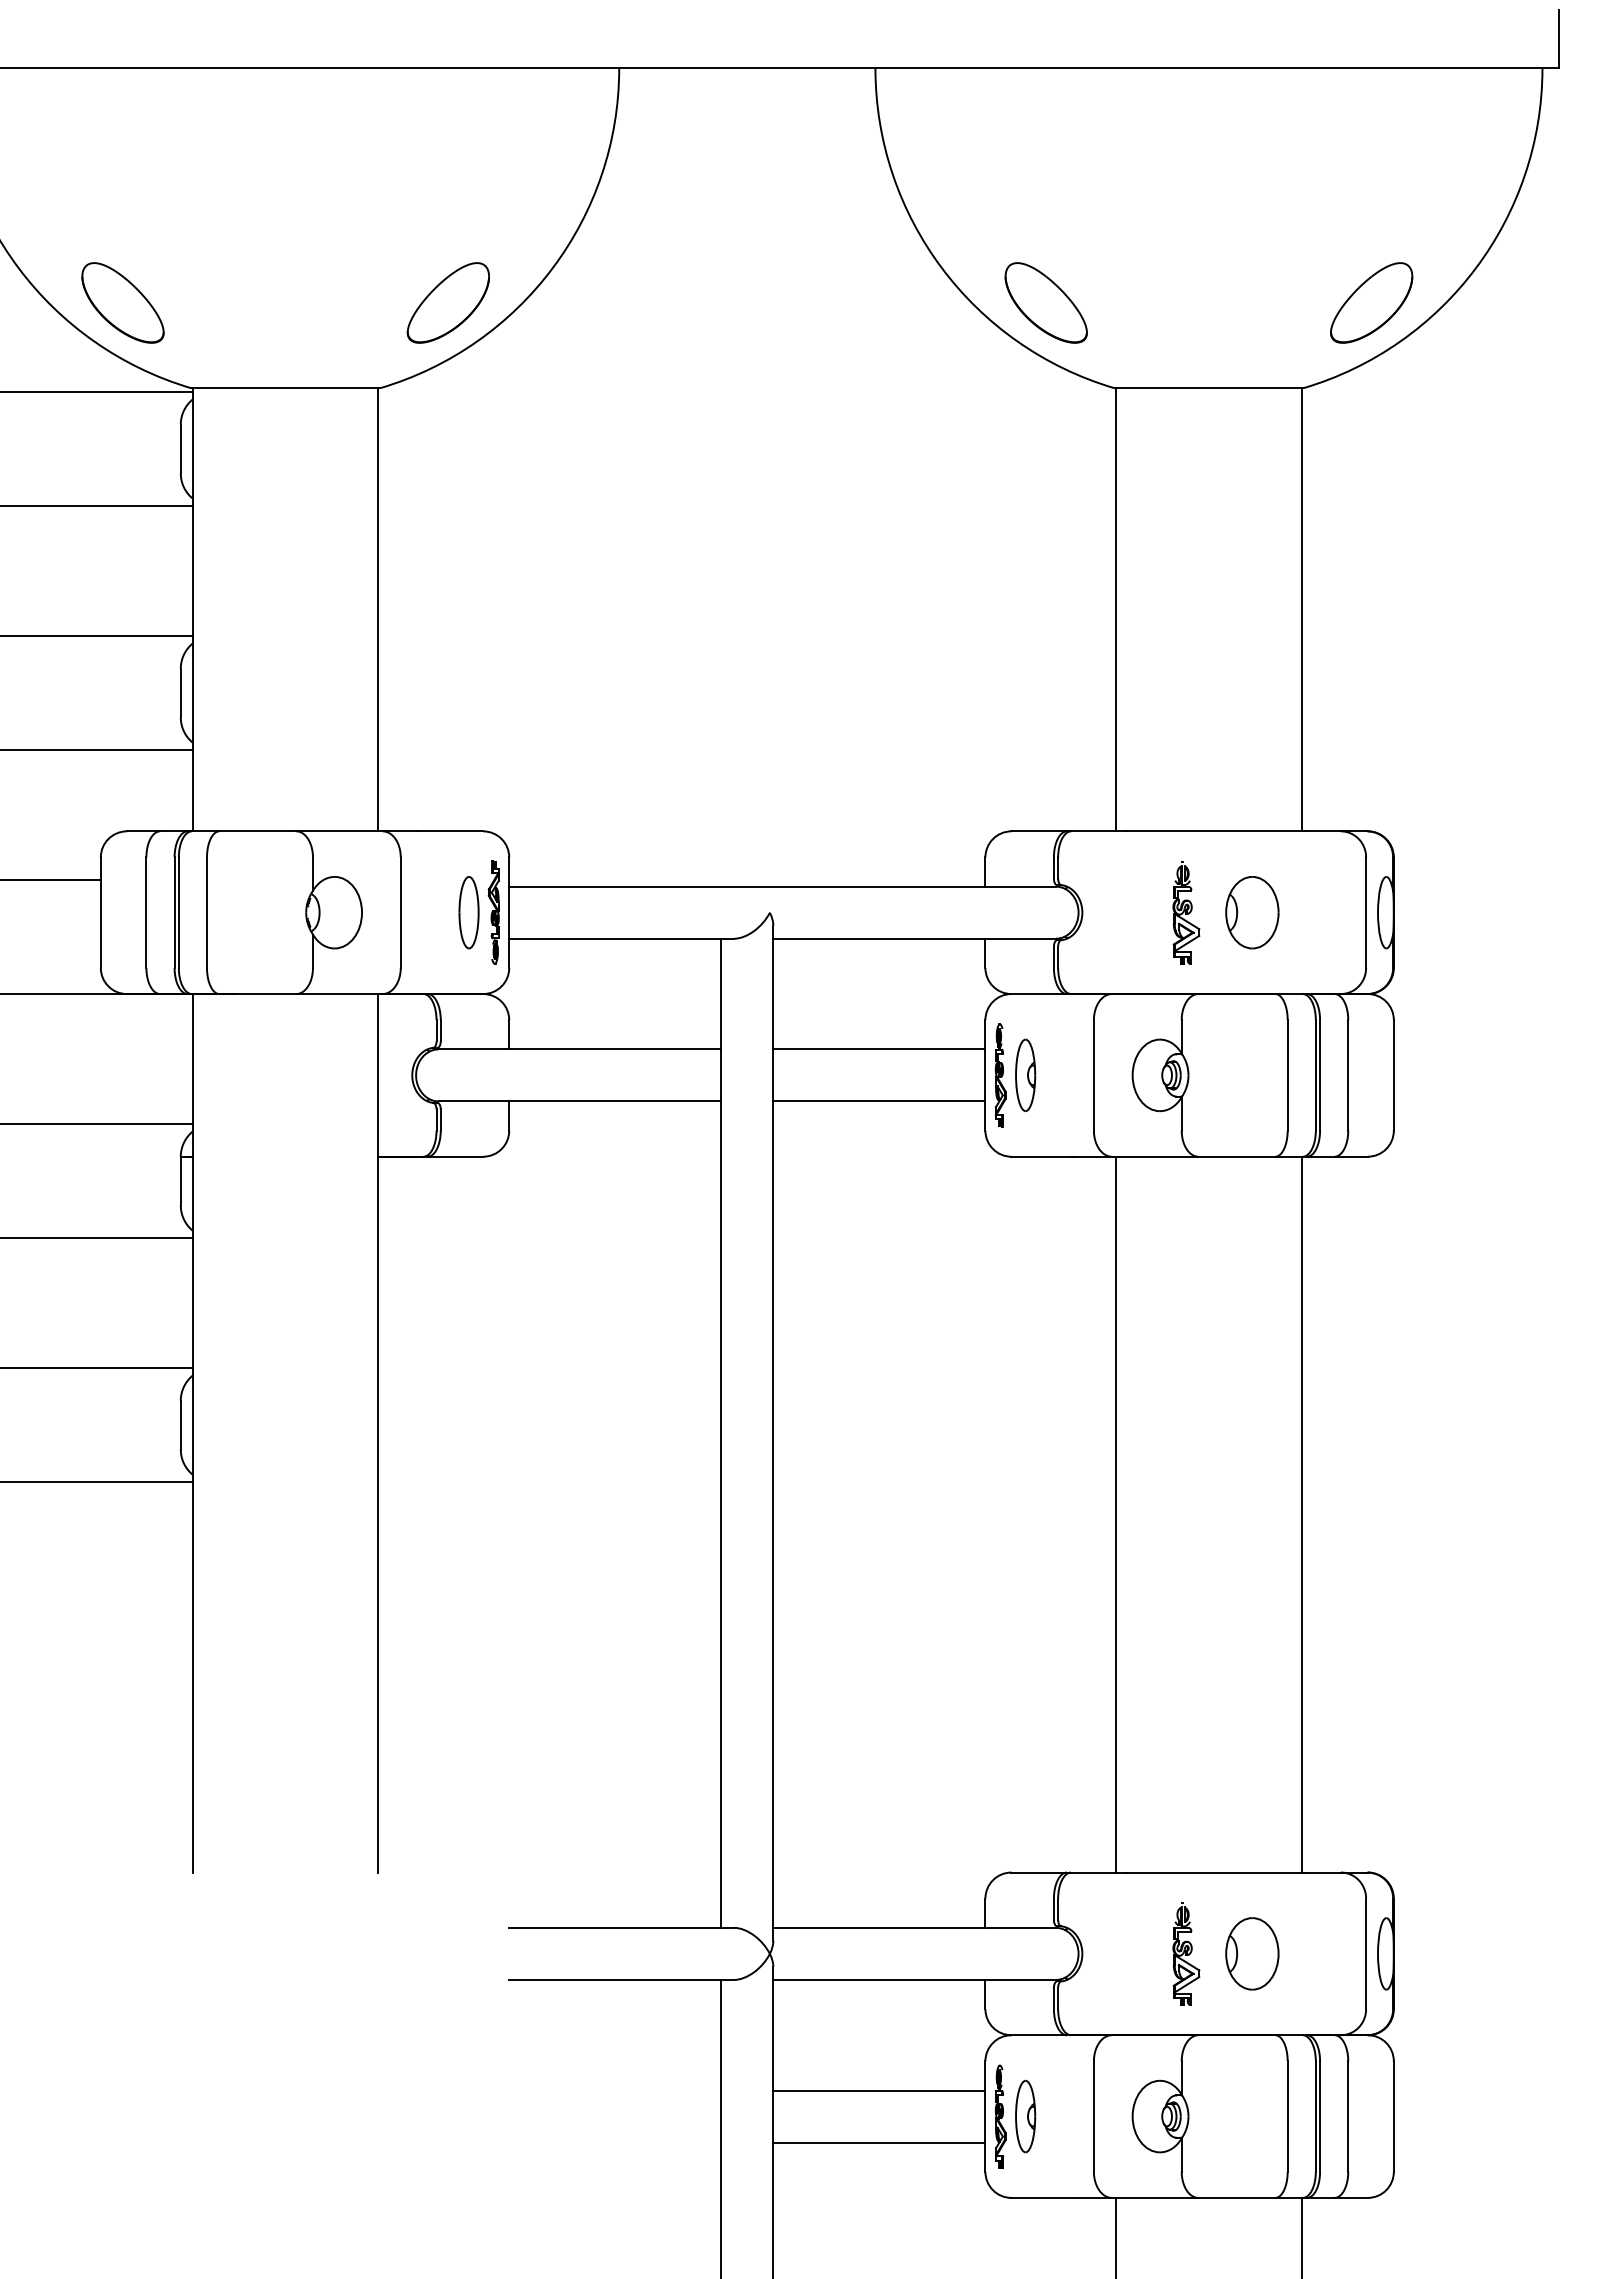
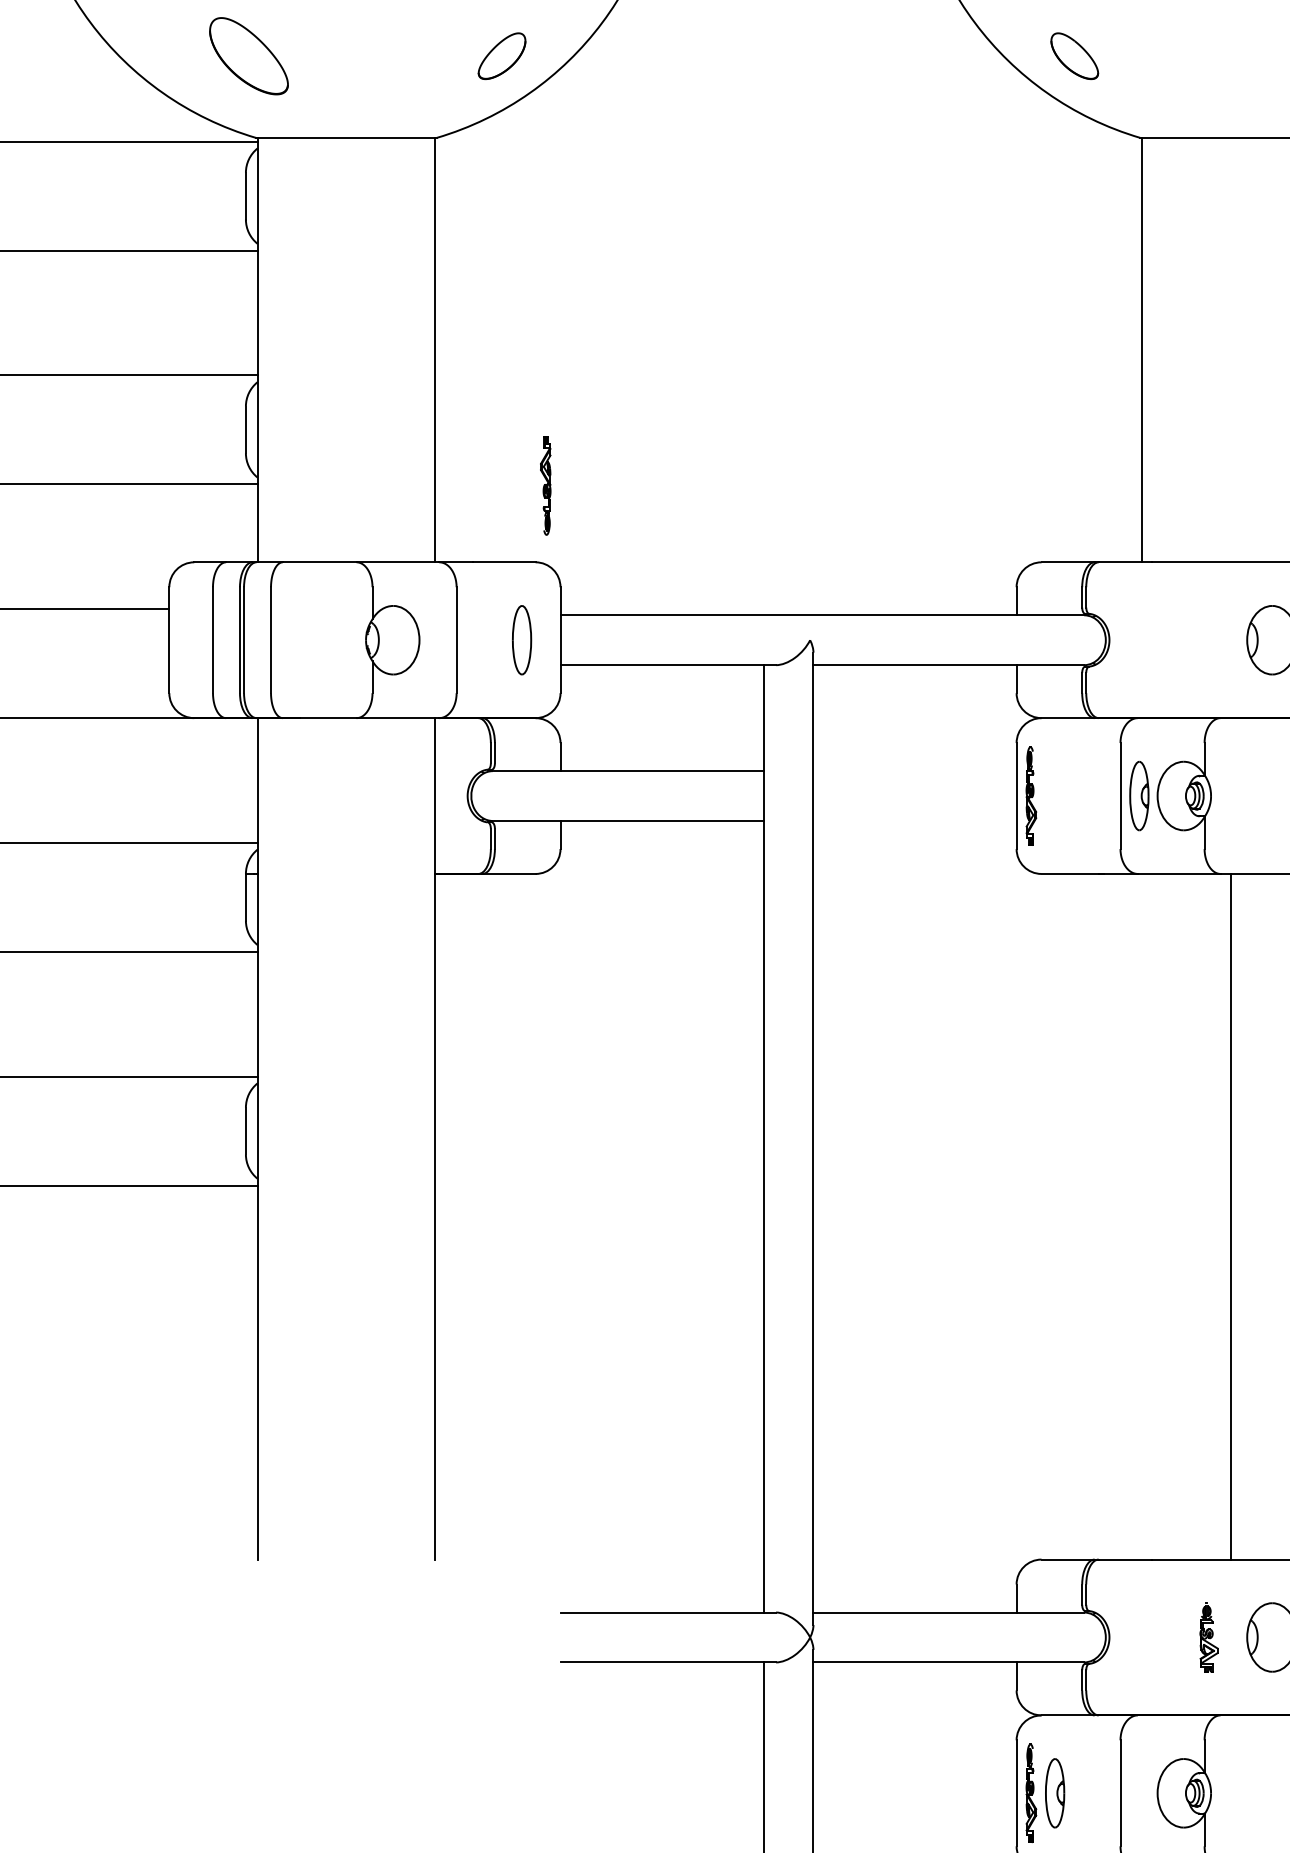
part: (122, 302) -> (248, 55), moved
part: (447, 302) -> (501, 55), size x0.6
part: (1045, 302) -> (1074, 55), size x0.6
part: (493, 912) -> (545, 485), moved
part: (1186, 912) -> (1209, 640), removed
line: (879, 1049) -> (915, 771), removed
part: (1025, 1074) -> (1139, 795), moved
line: (879, 1101) -> (915, 821), removed
line: (1116, 1514) -> (1231, 1216), moved
part: (1186, 1953) -> (1209, 1637), size x0.7
line: (879, 2090) -> (915, 1768), removed
line: (879, 2142) -> (915, 1818), removed

